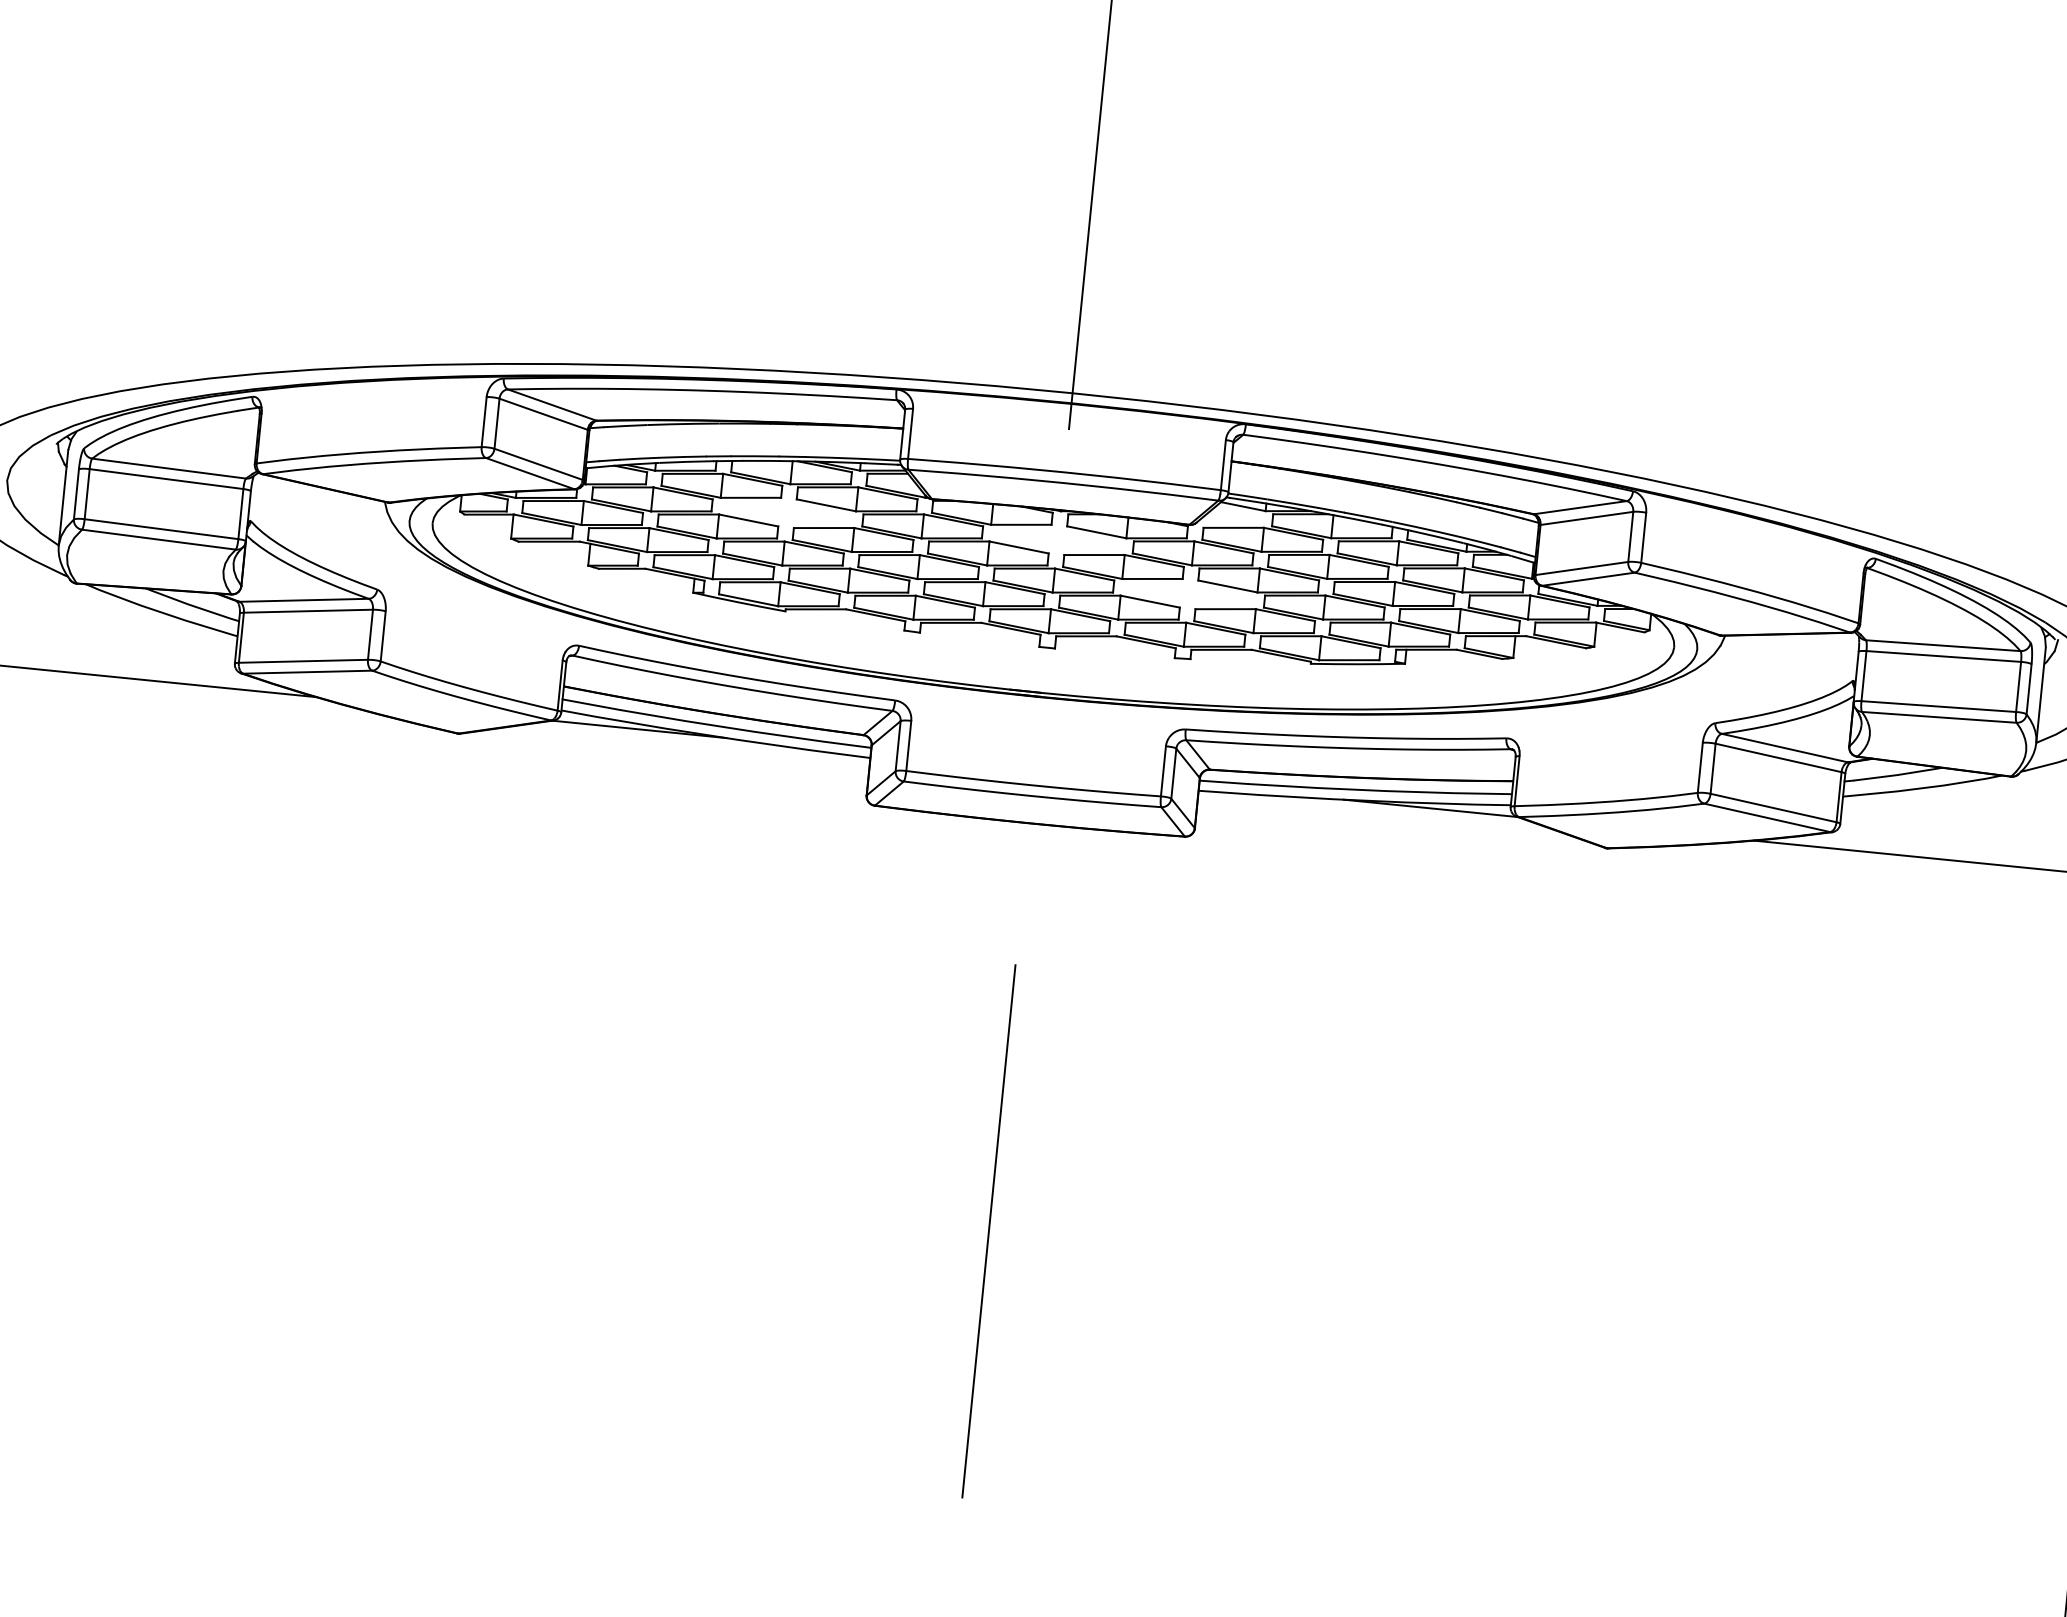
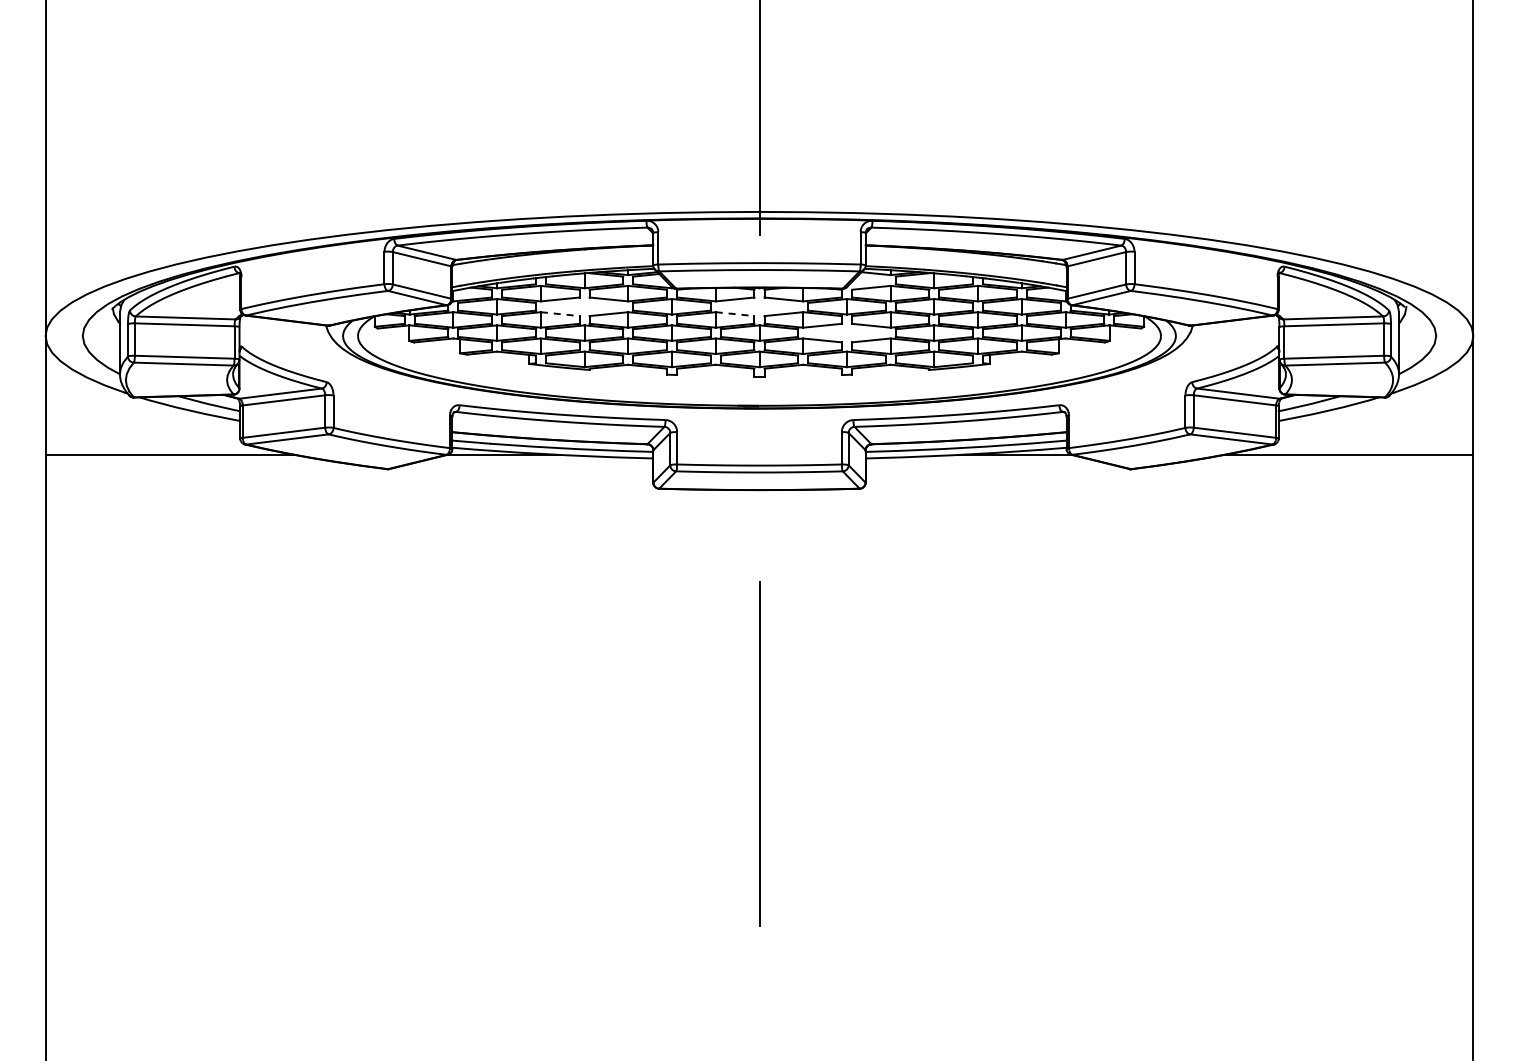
line: (749, 521) -> (560, 314), solid -> dashed
line: (1019, 548) -> (735, 314), solid -> dashed

